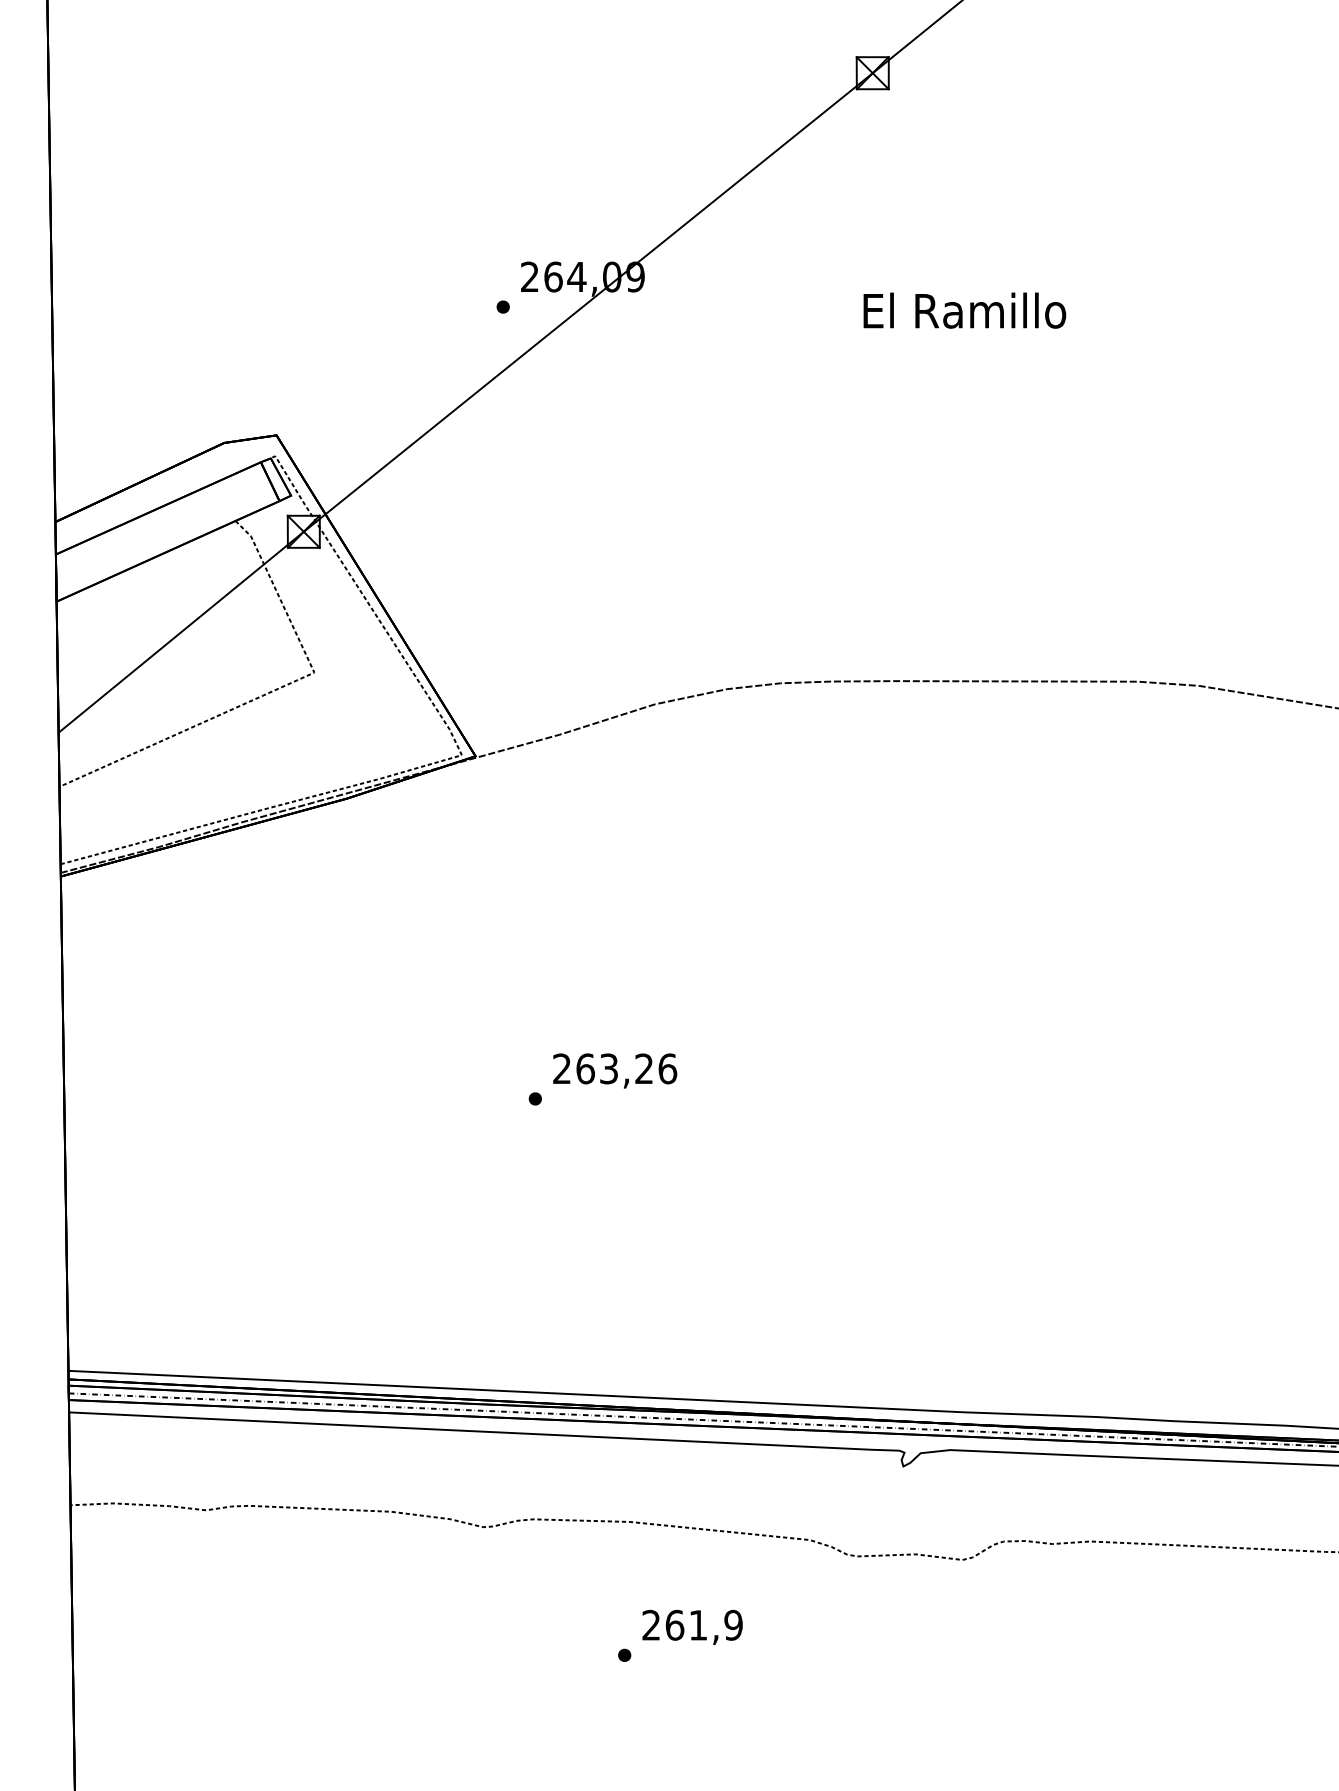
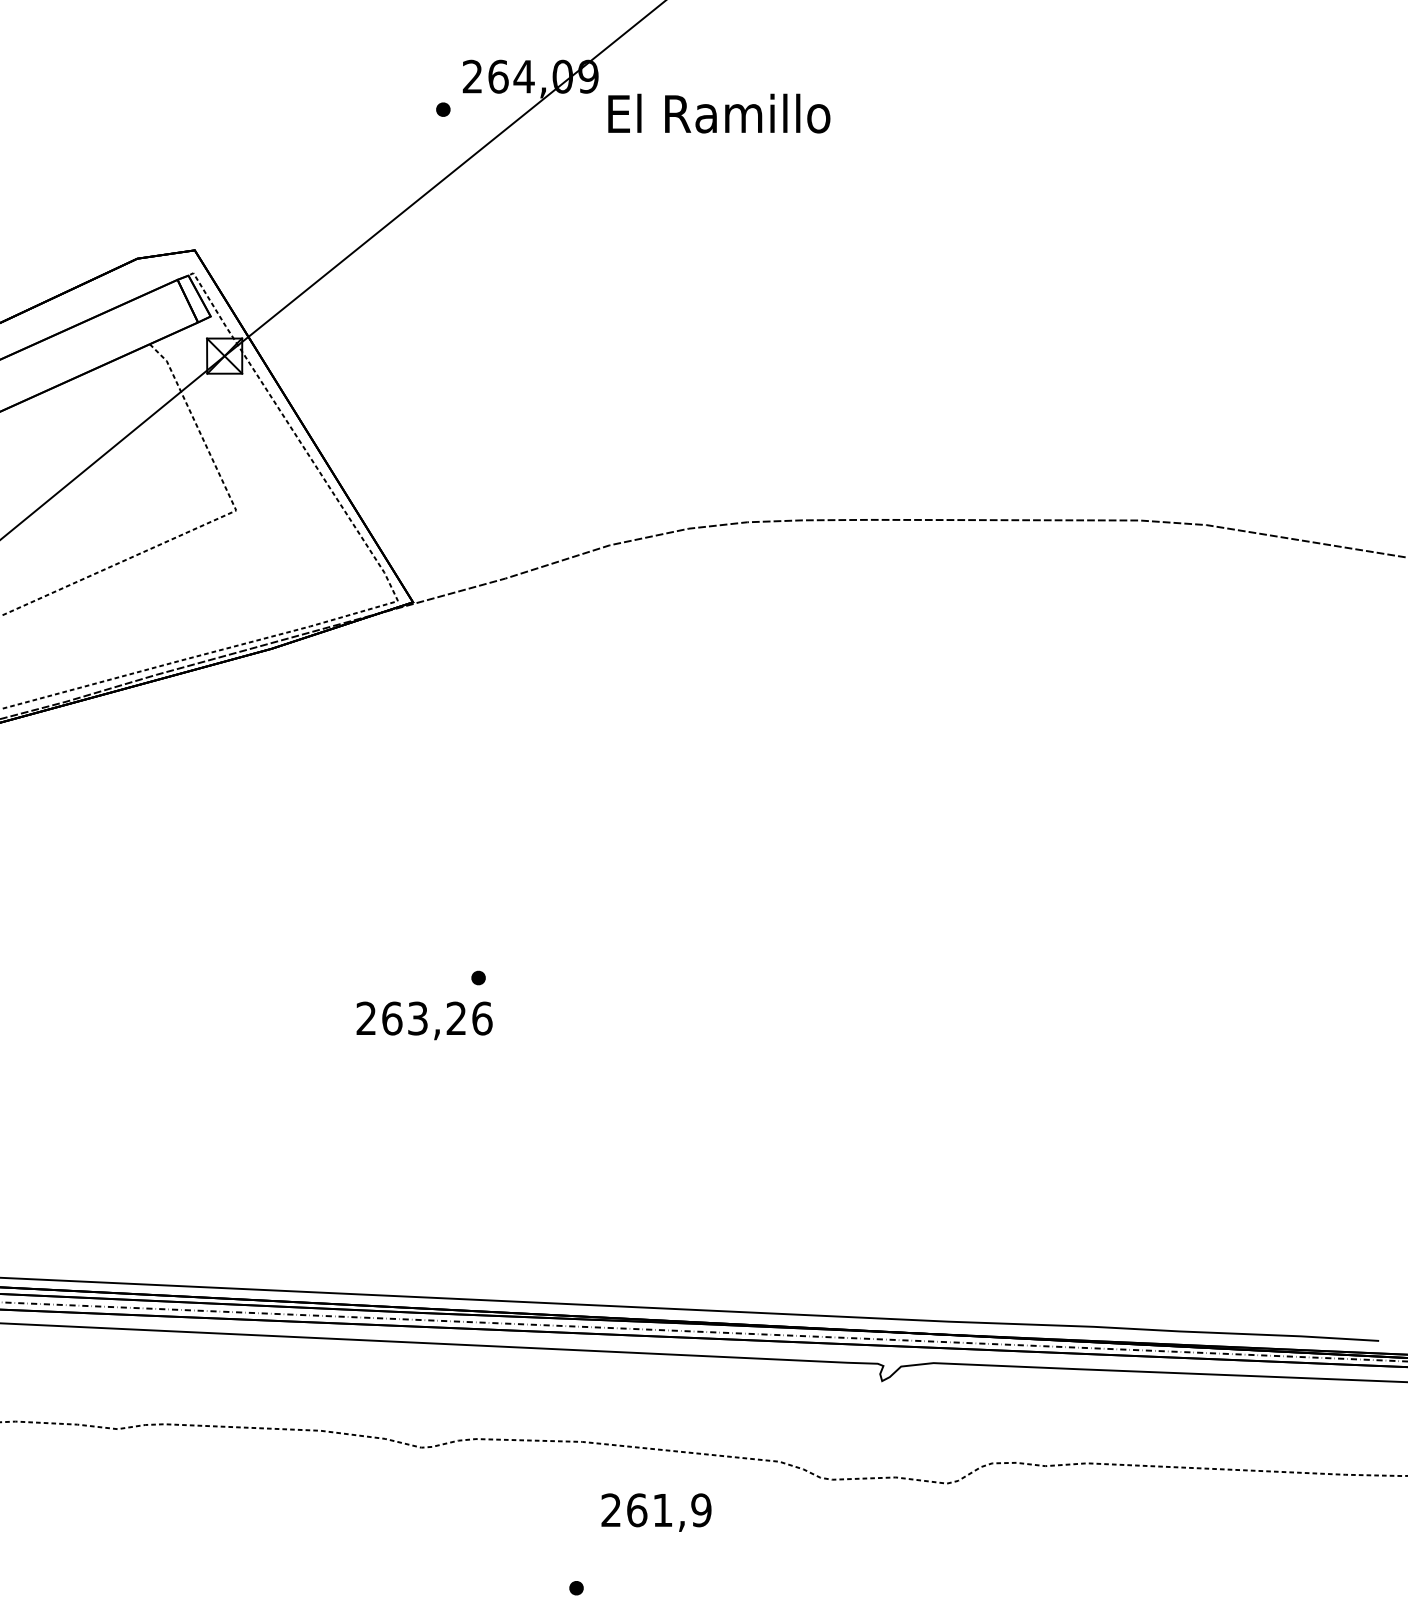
text: (964, 310) -> (718, 113), moved
text: (615, 1070) -> (425, 1020), moved
text: (692, 1626) -> (656, 1511), moved

